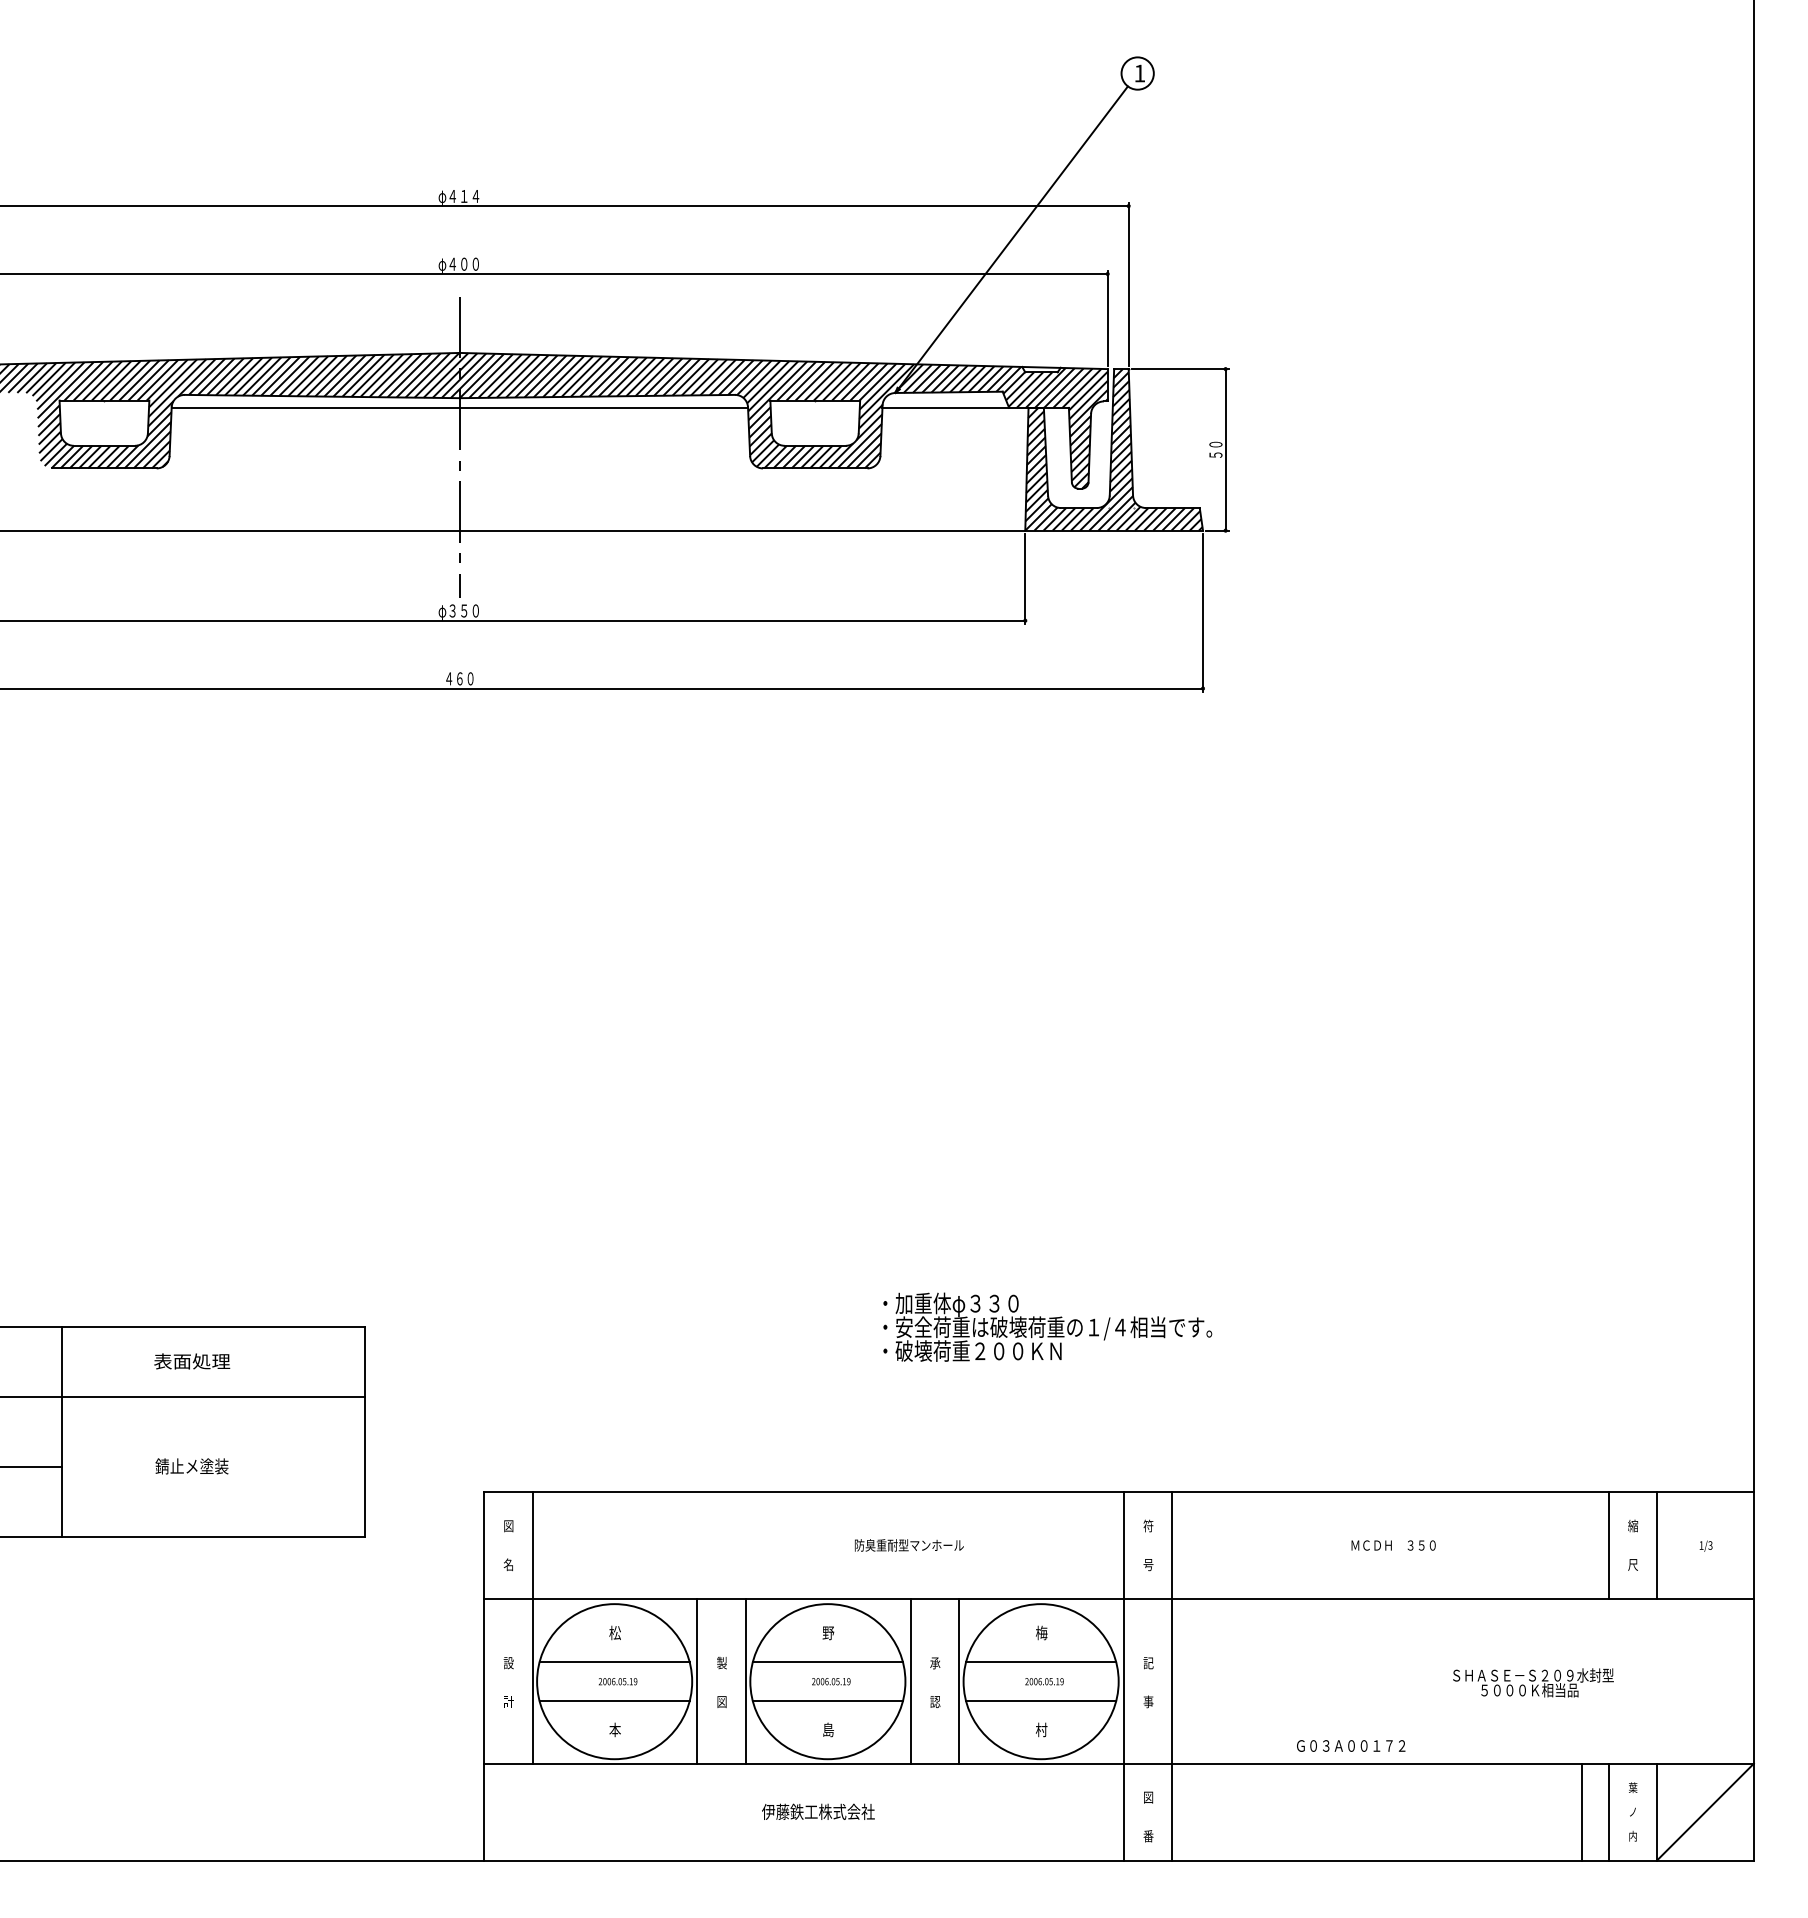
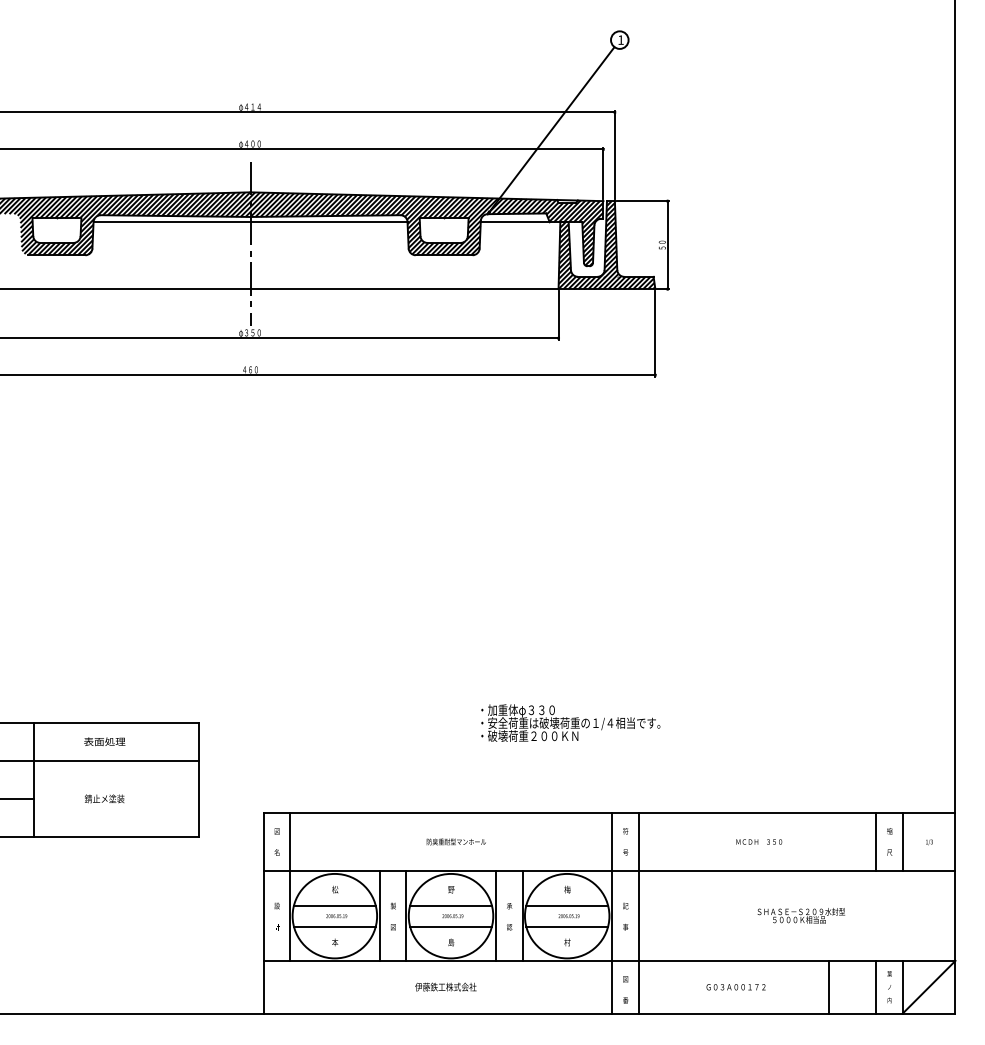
text: (907, 1544) -> (455, 841), moved
text: (1531, 1682) -> (800, 915), moved
text: (1350, 1746) -> (735, 987), moved
line: (1581, 1810) -> (828, 986), moved

